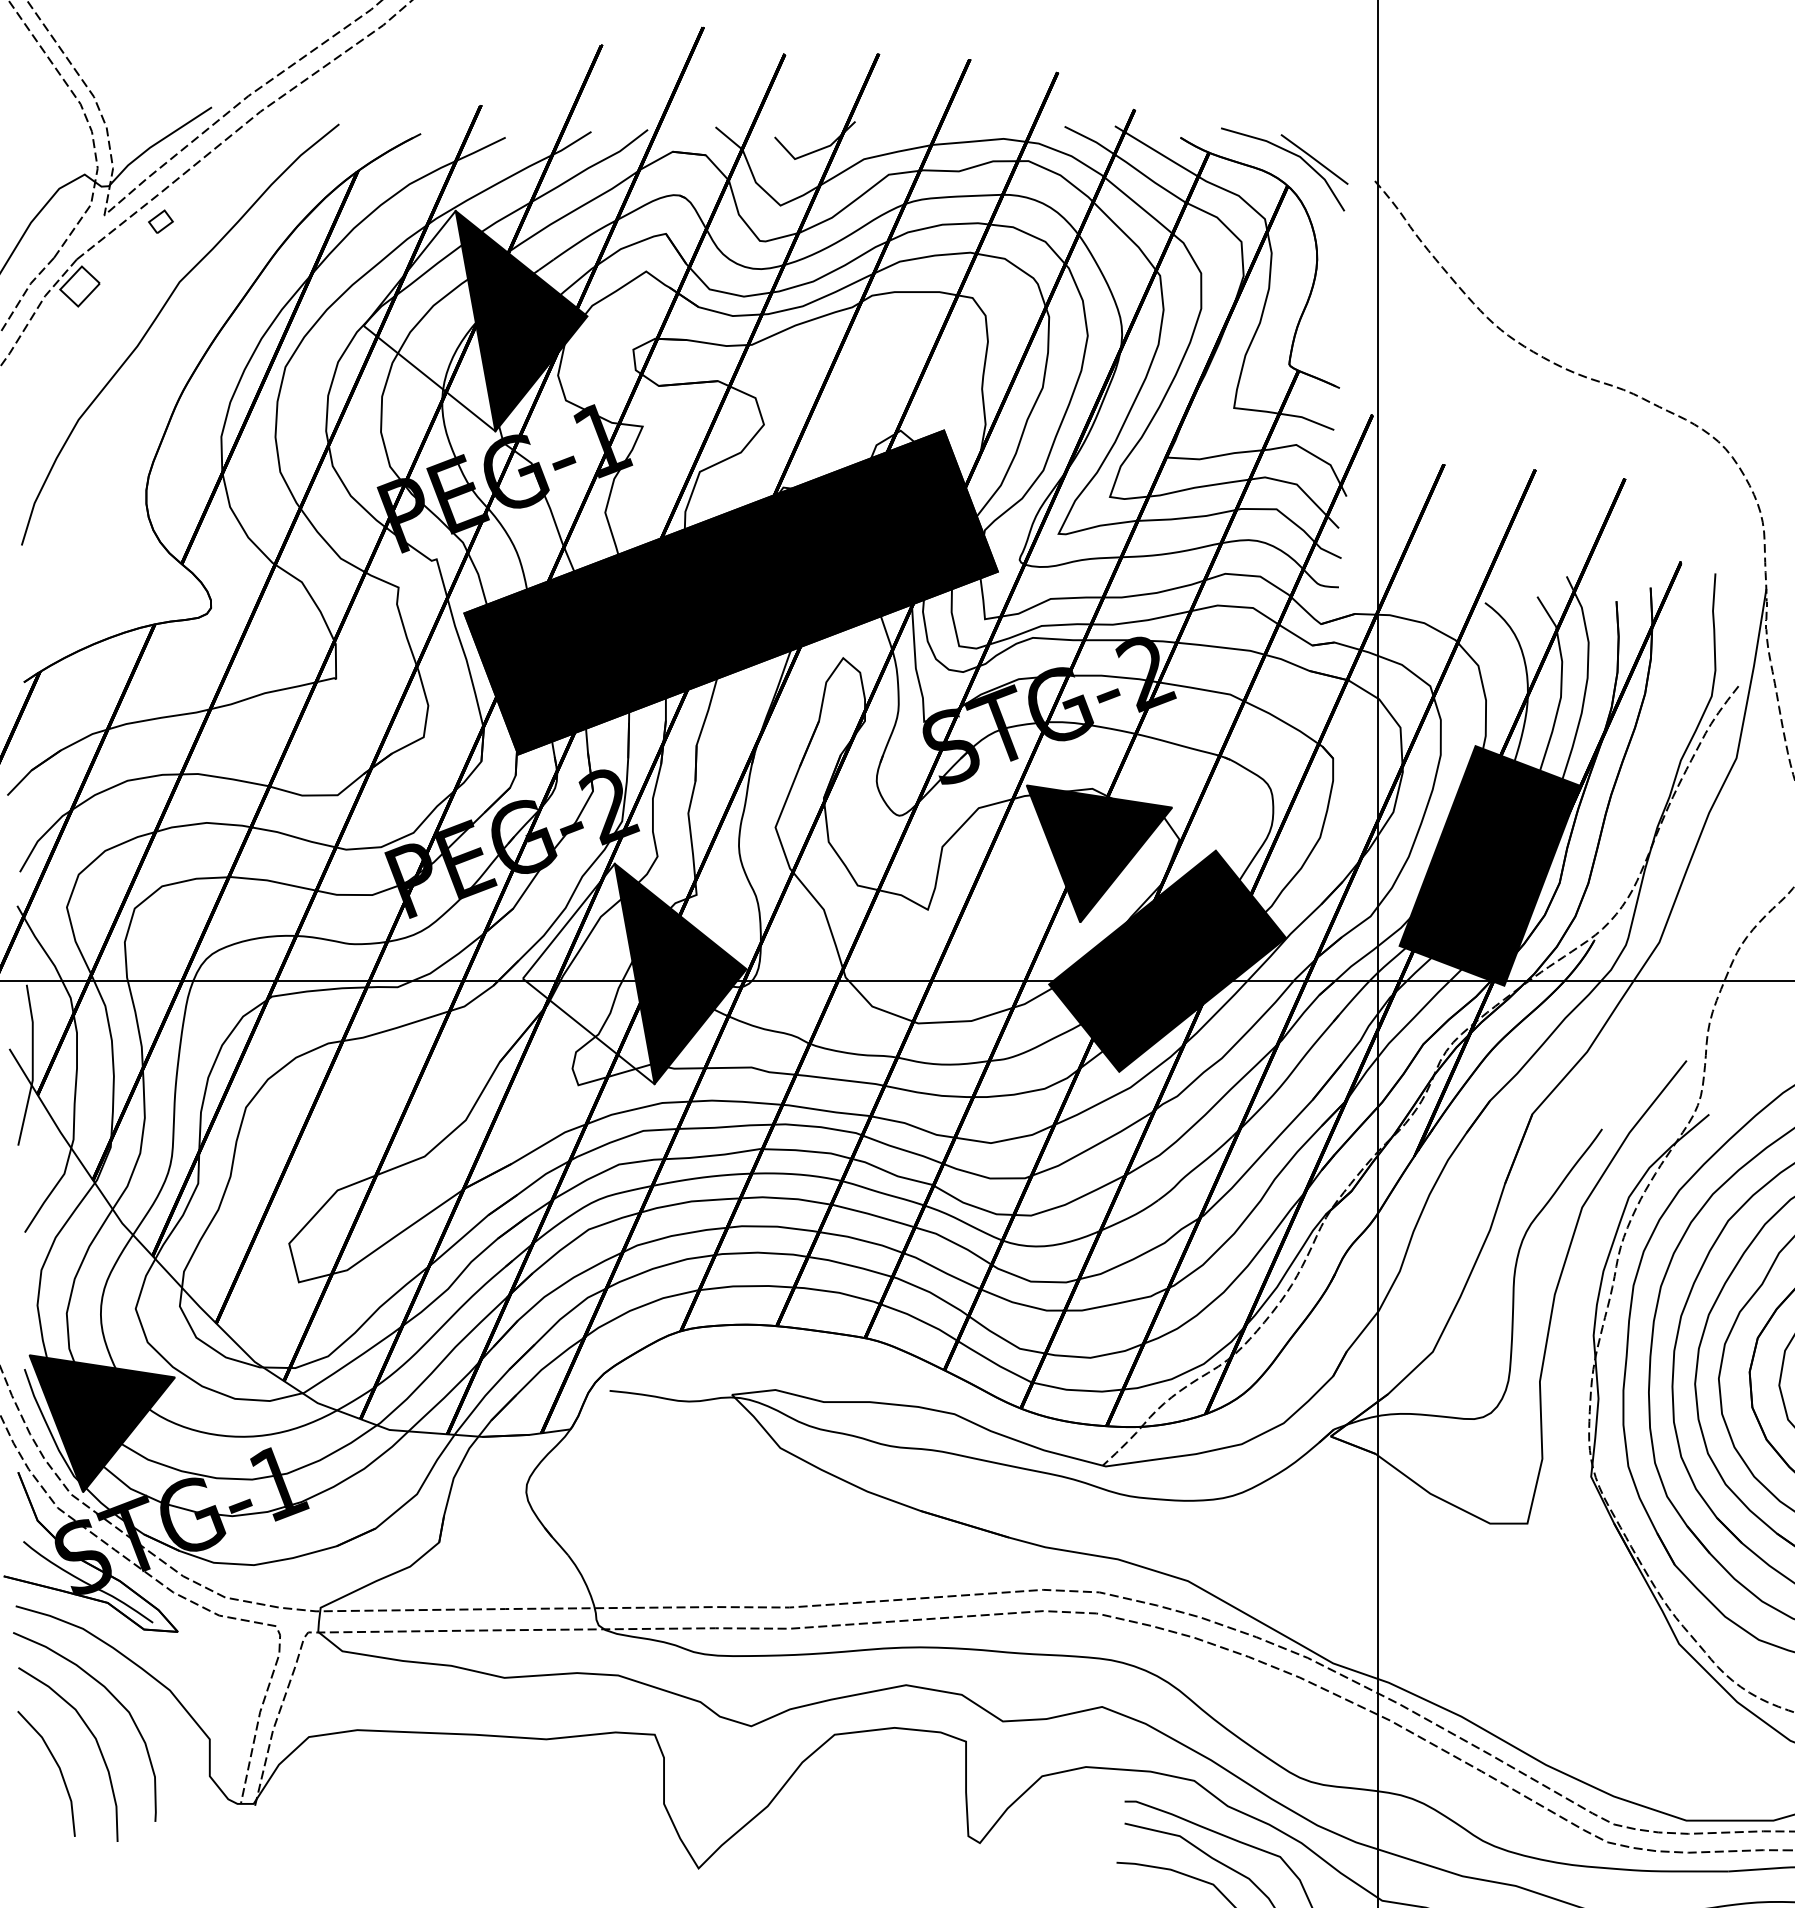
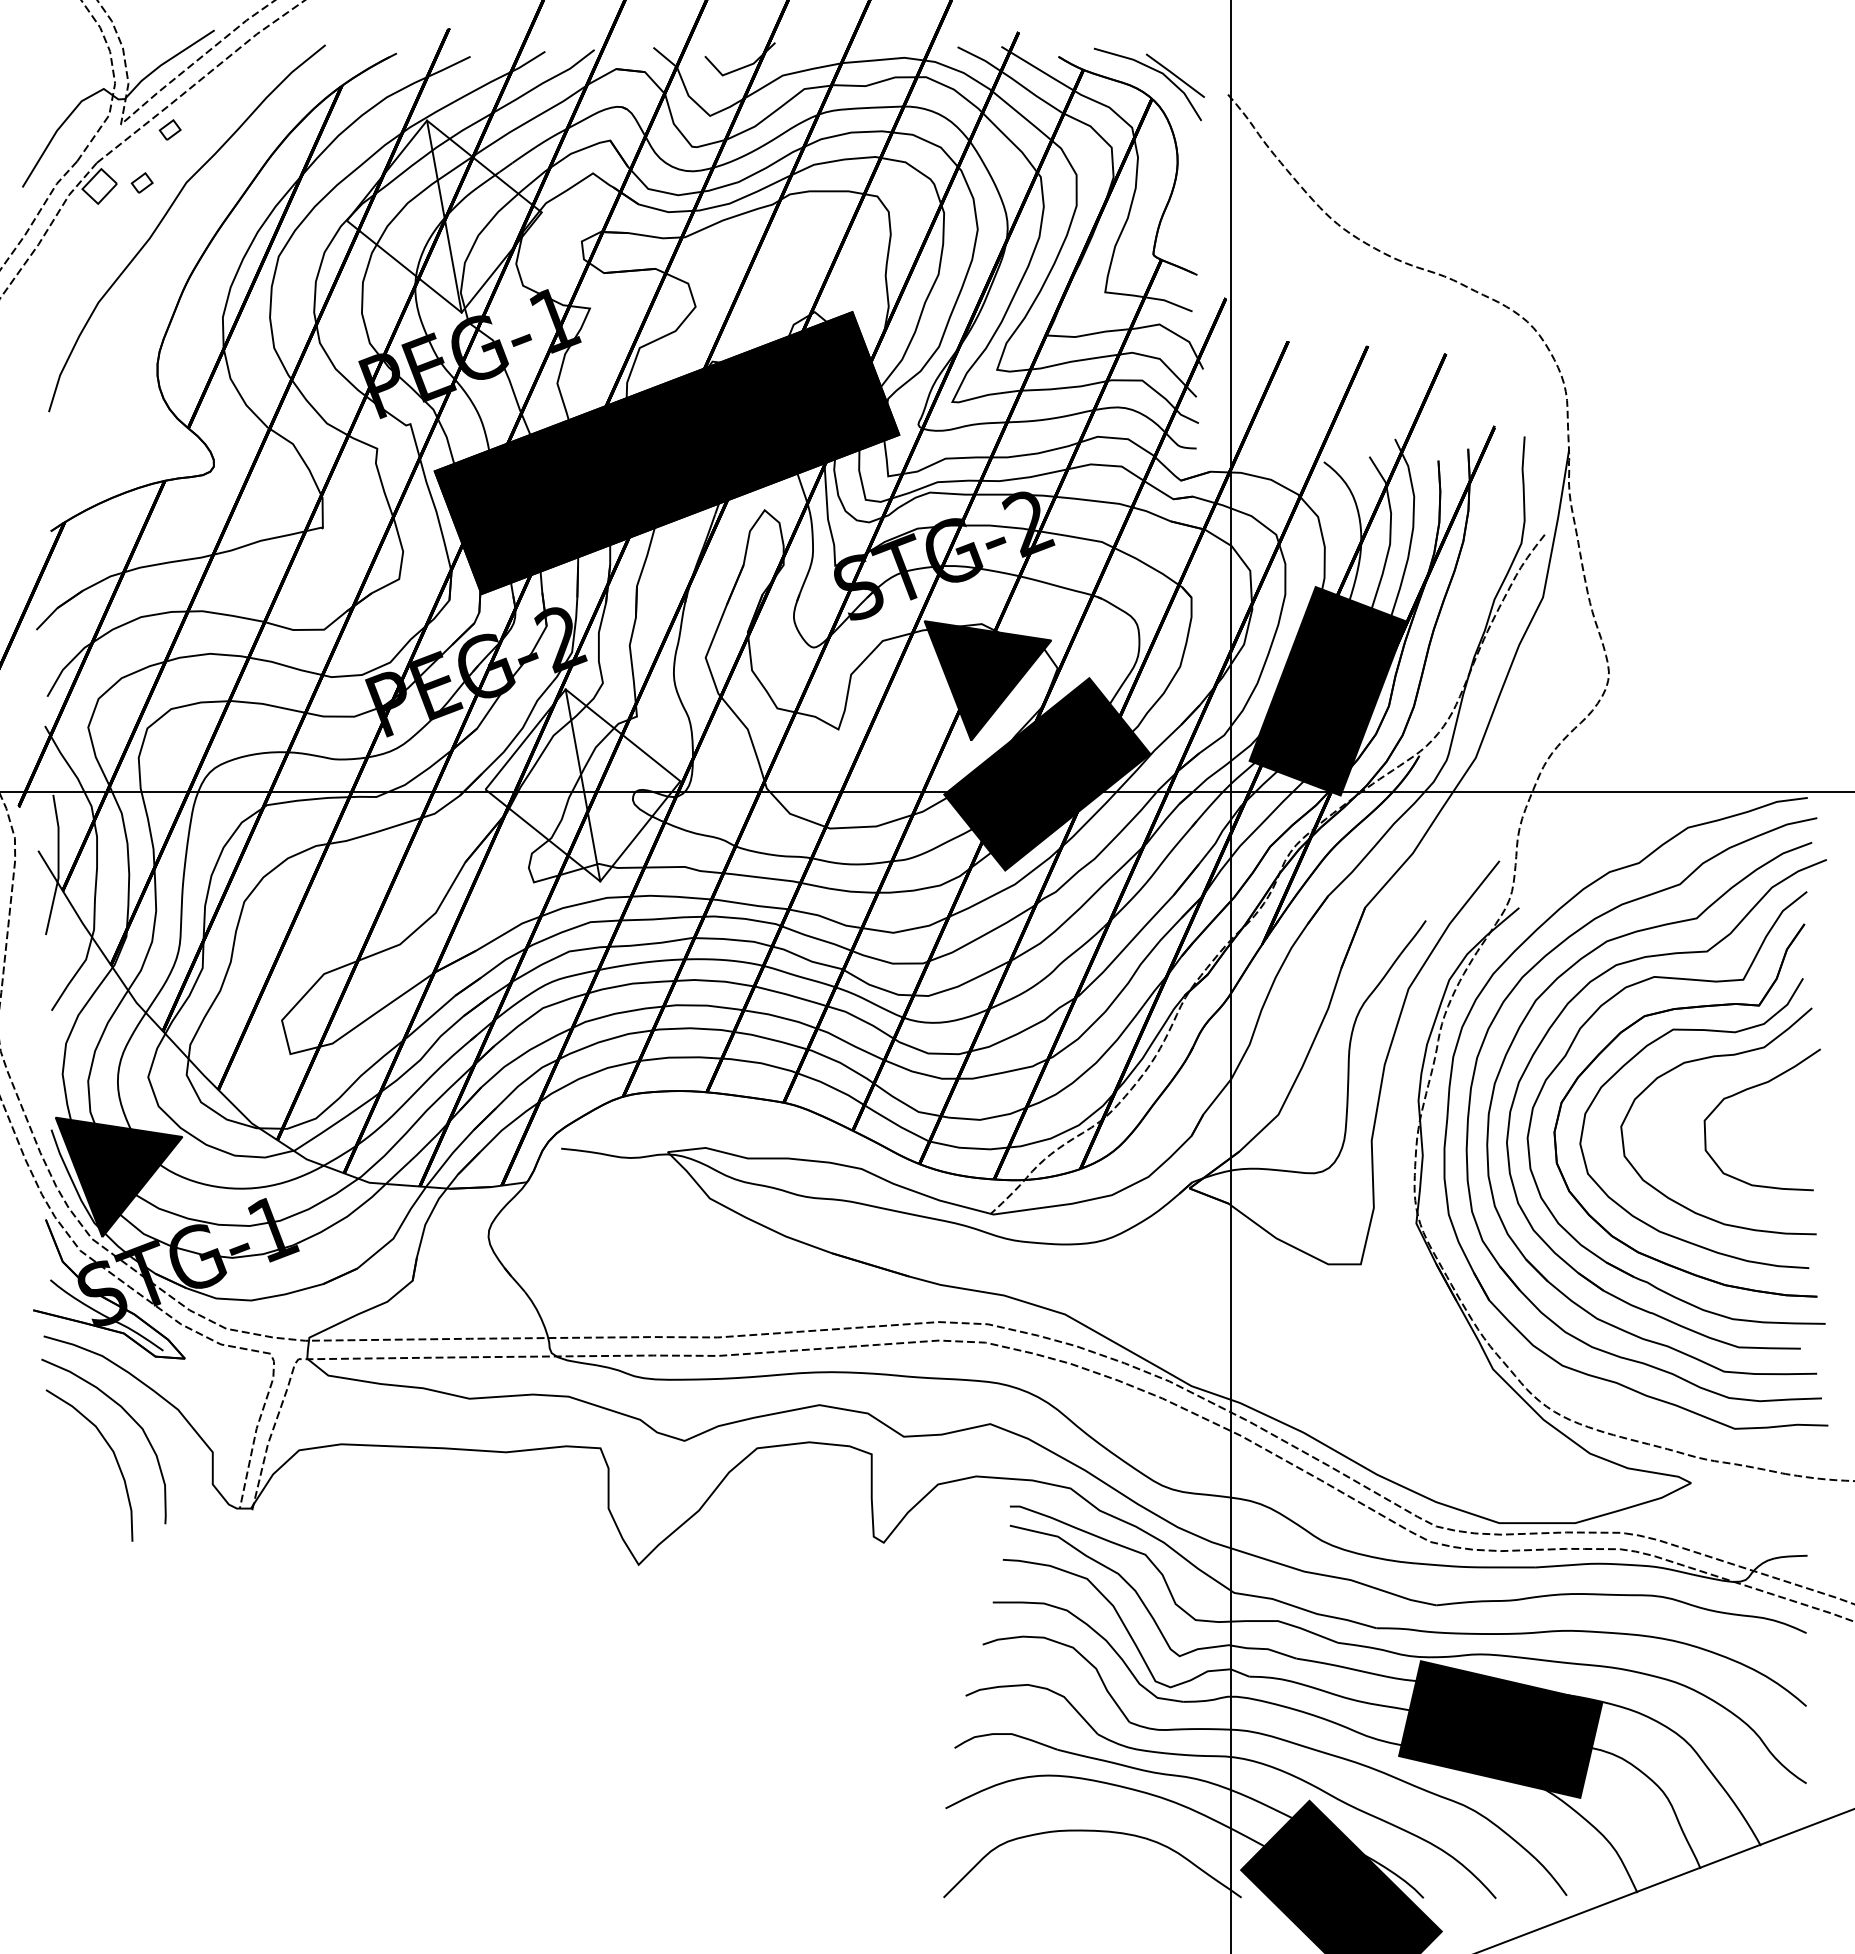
part: (127, 281) -> (141, 182), added
fill: (521, 320) -> (484, 216), removed
fill: (680, 974) -> (622, 785), removed
line: (56, 1765) -> (79, 1475), removed

